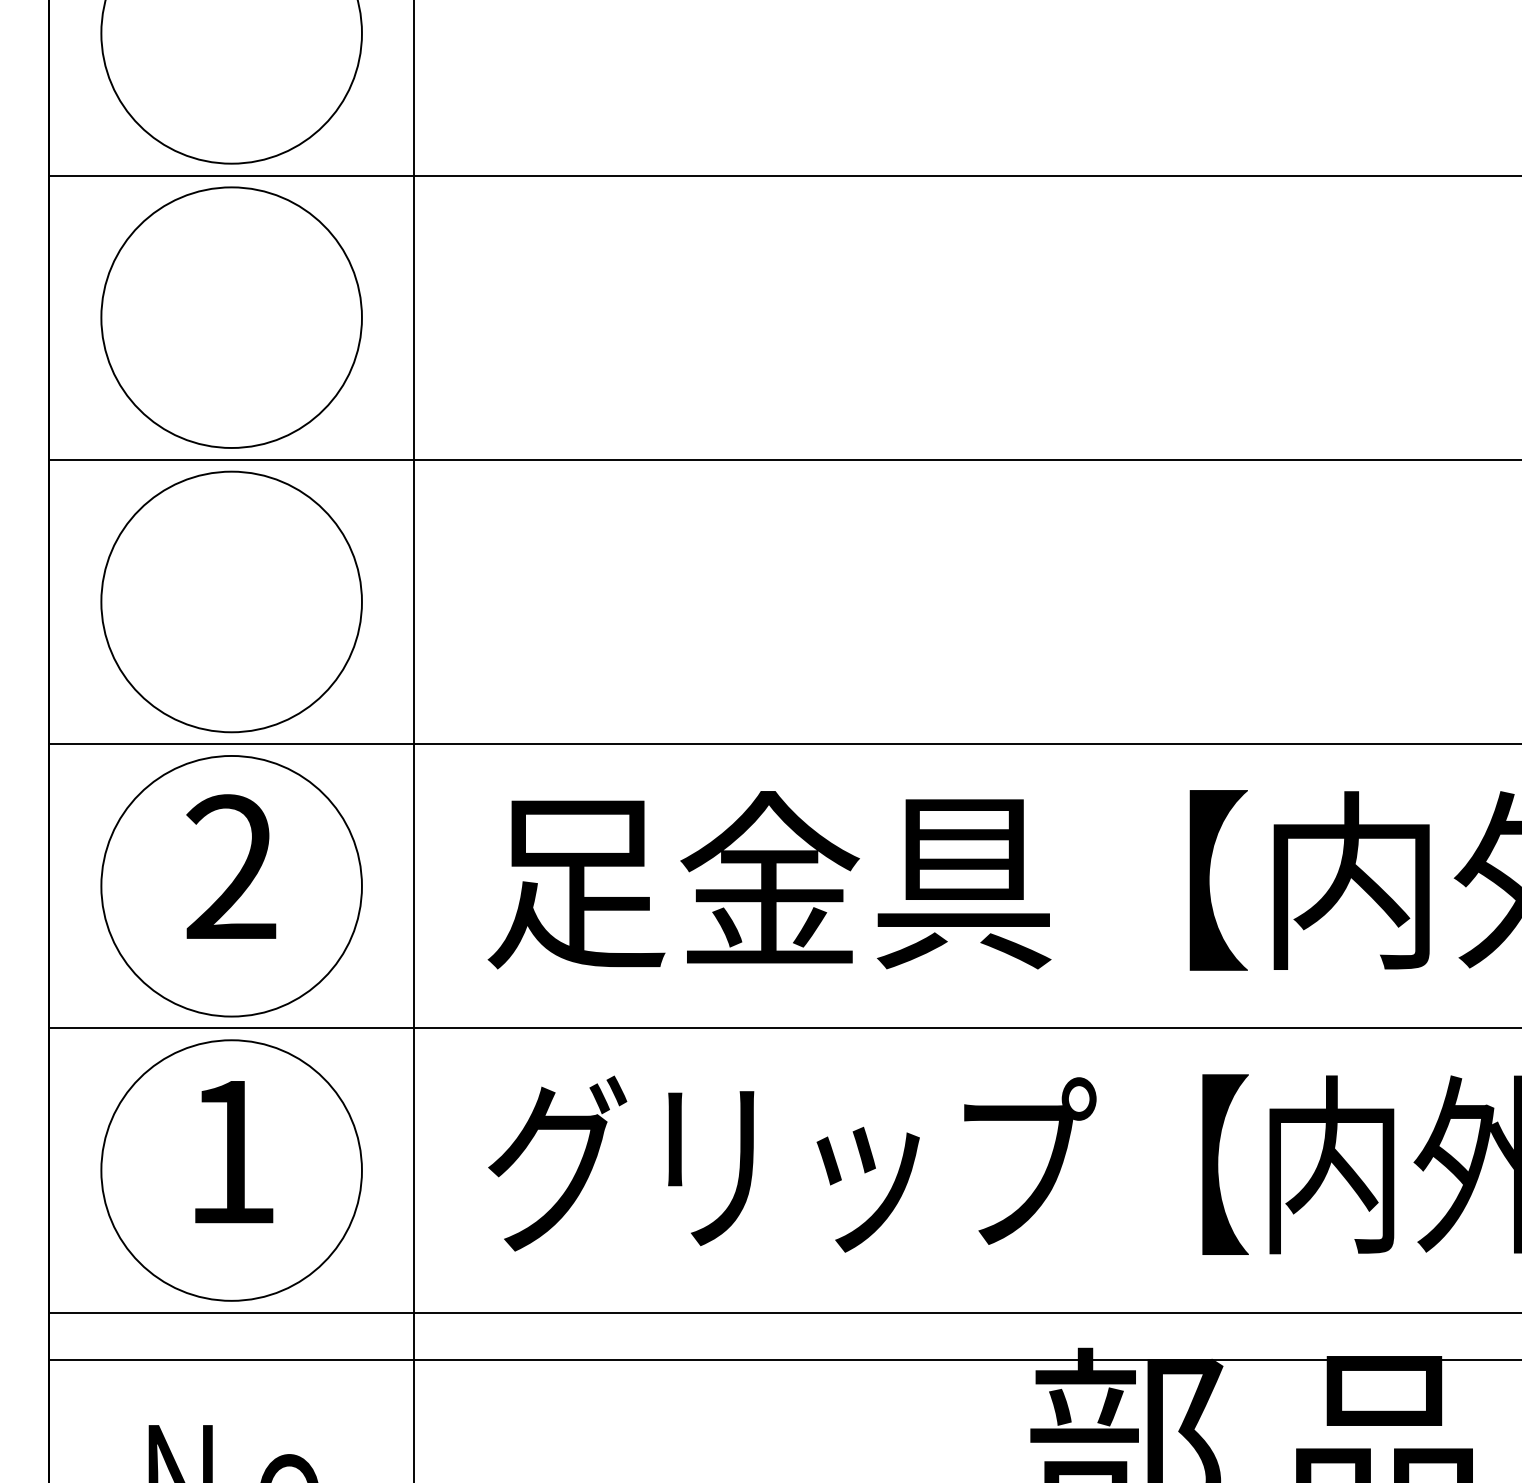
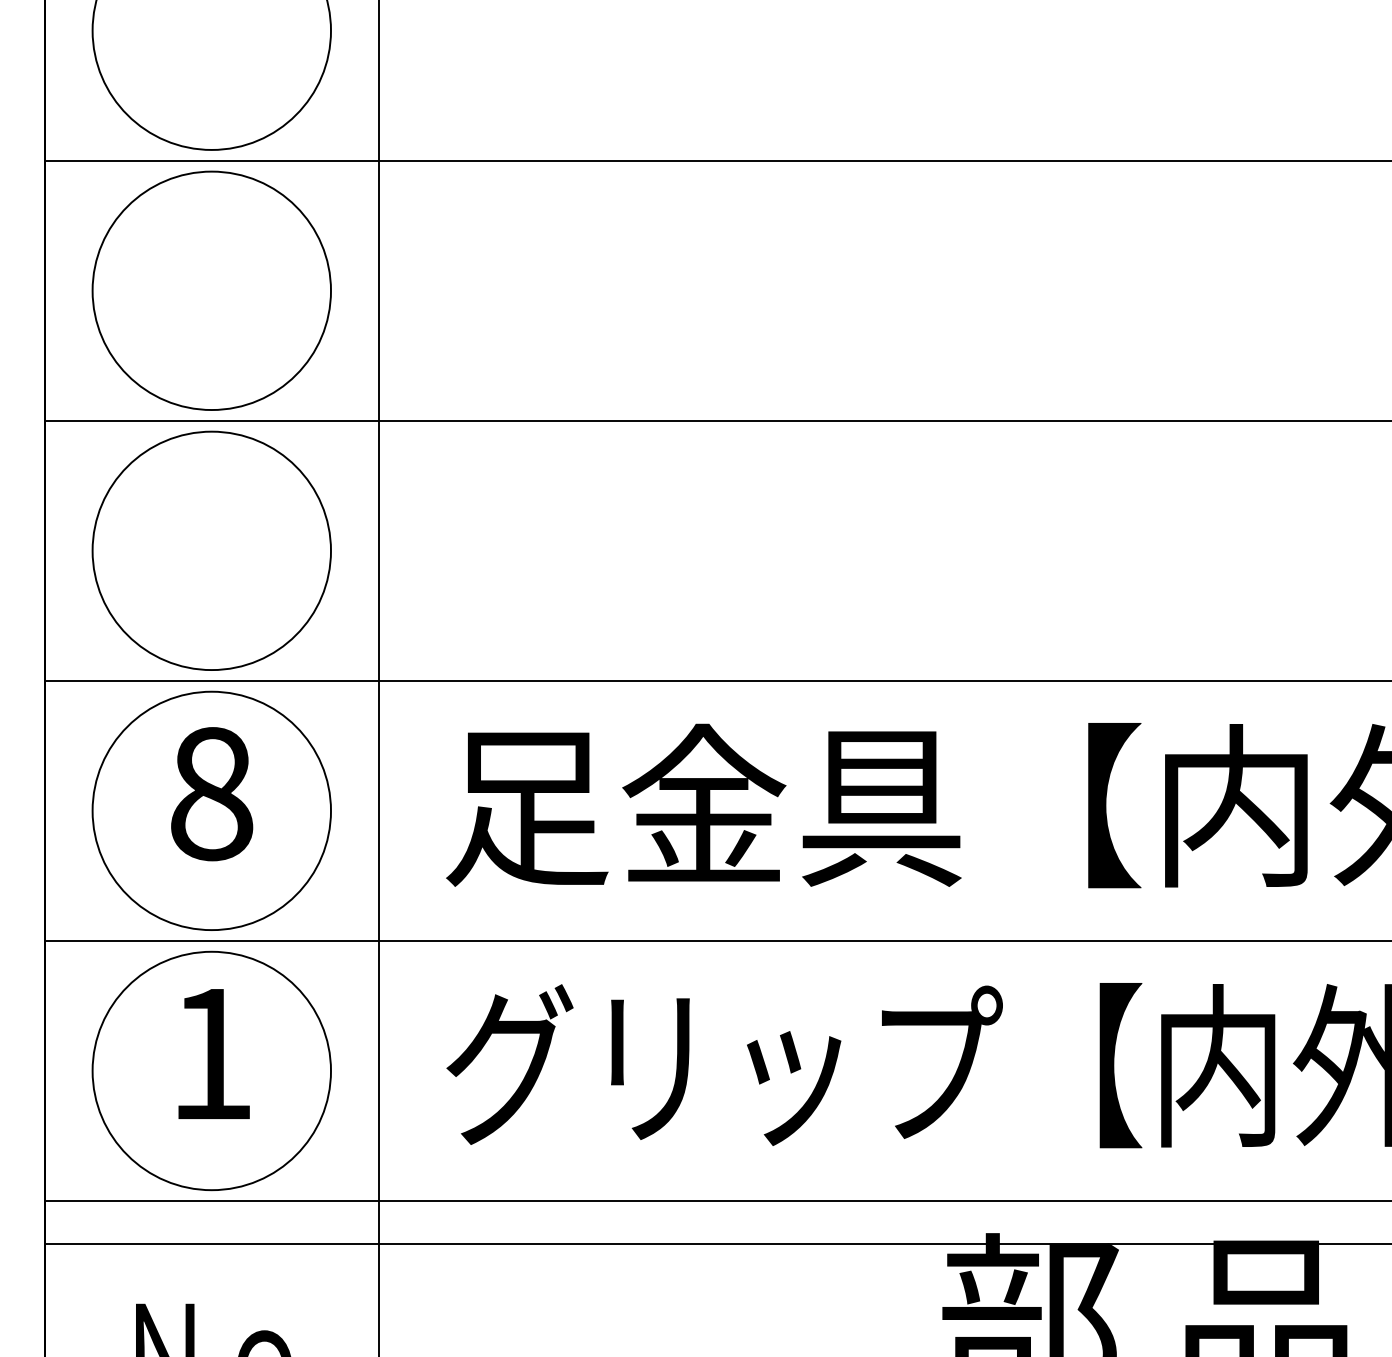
text: (231, 867) -> (211, 793), 2 -> 8

